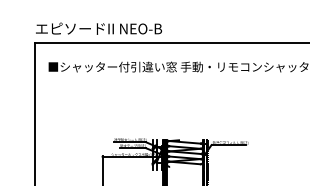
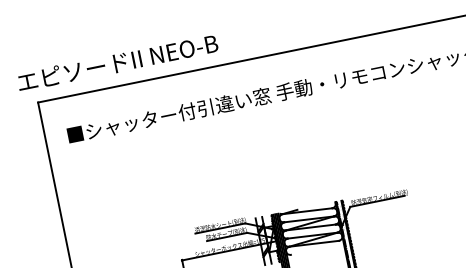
text: (98, 28) -> (116, 62), moved

